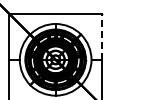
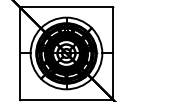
line: (101, 35) -> (112, 29), dashed -> solid

